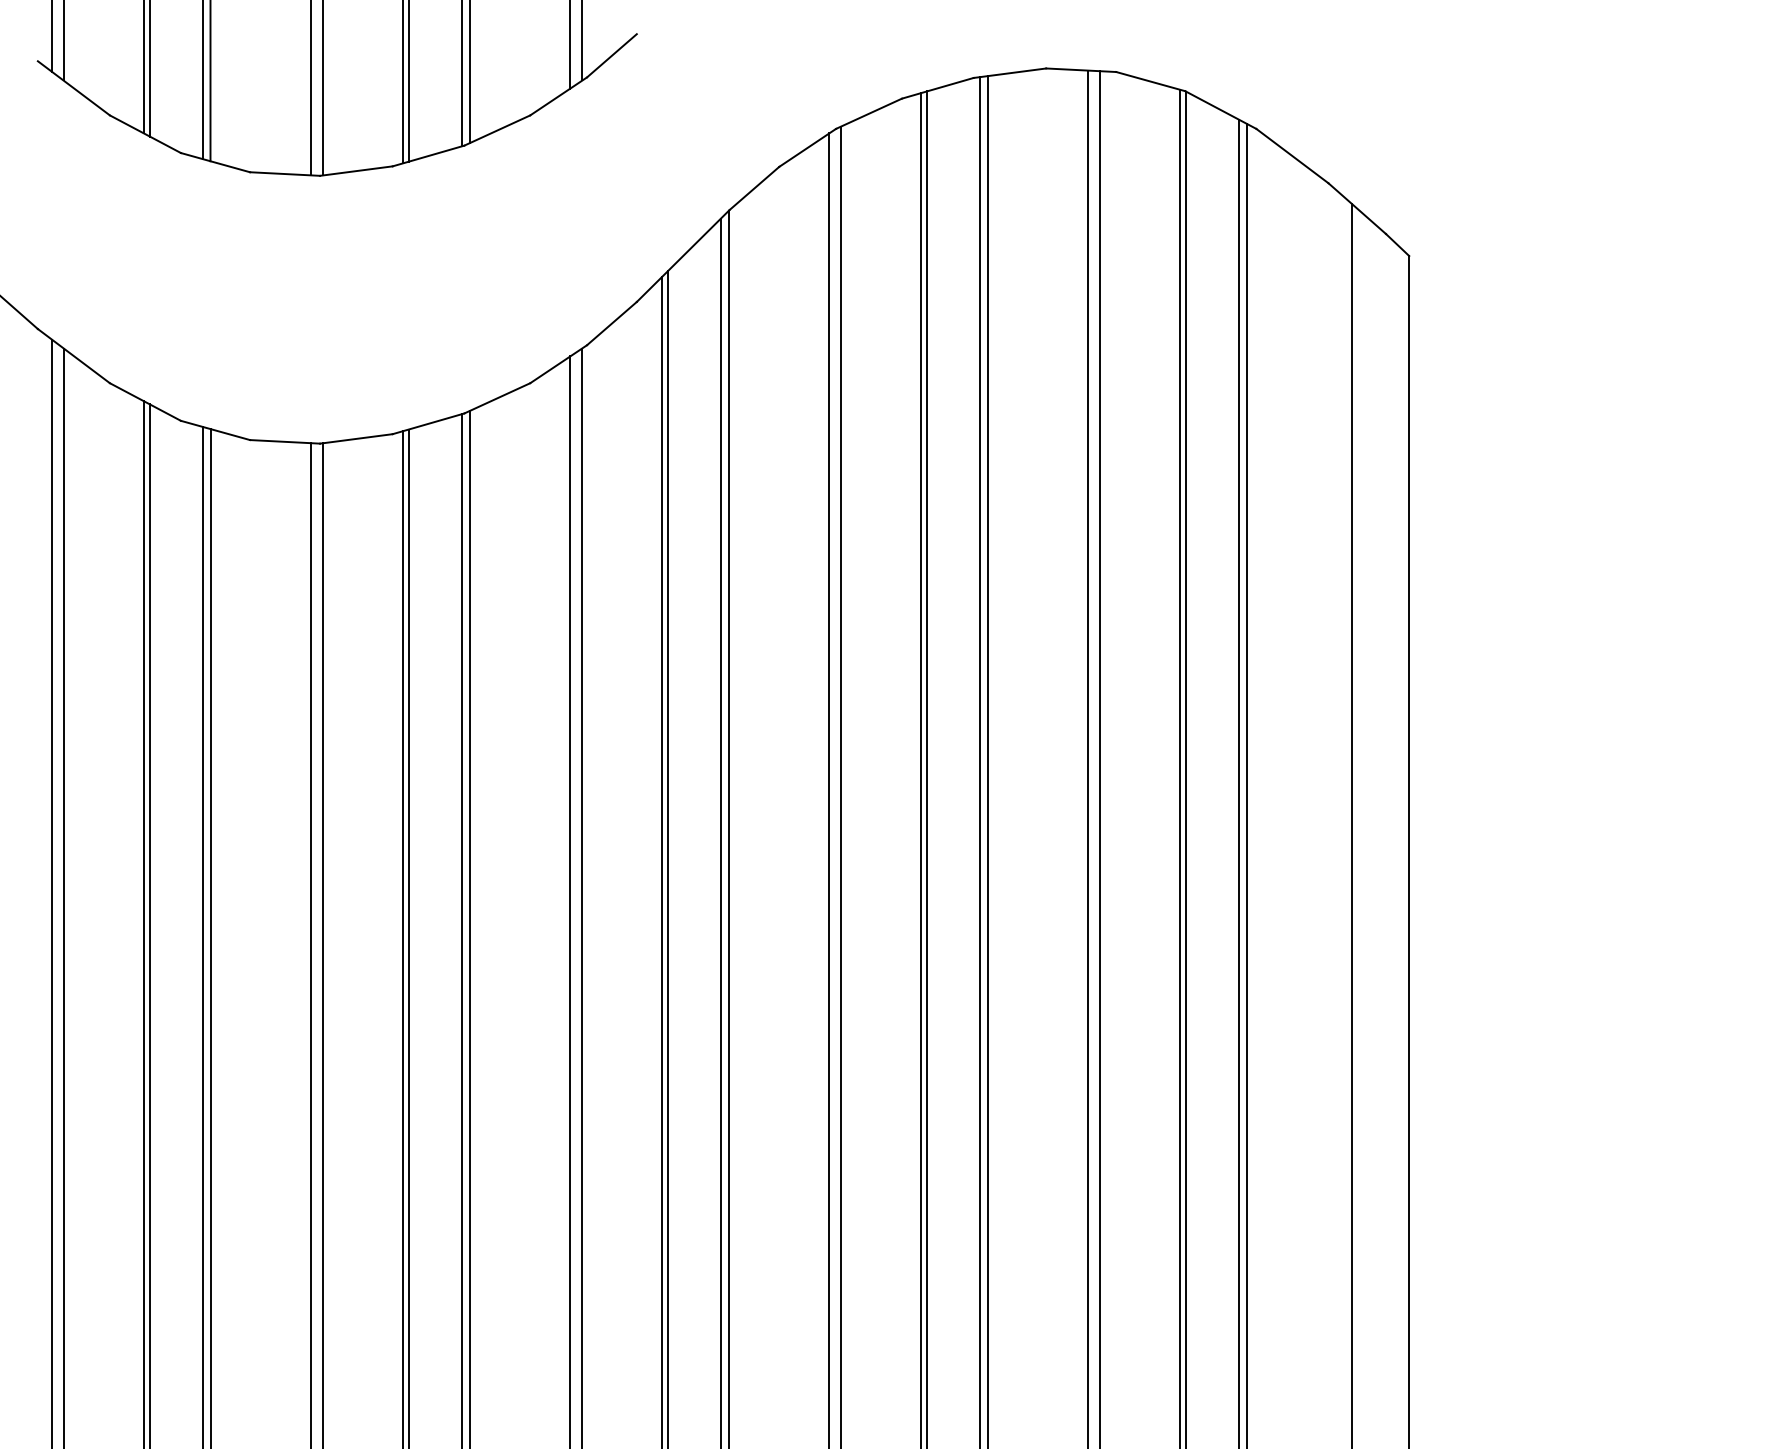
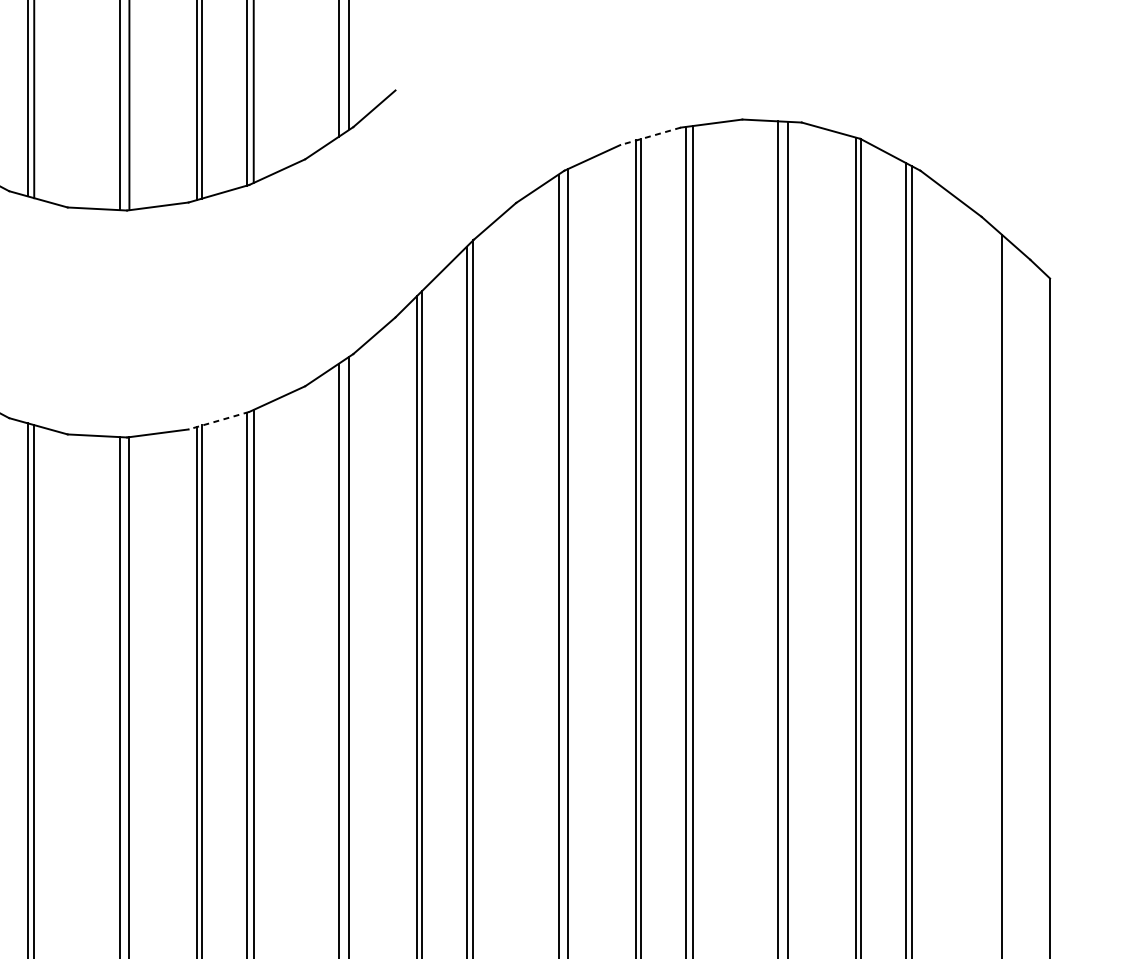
line: (937, 88) -> (650, 136), solid -> dashed
line: (428, 423) -> (218, 420), solid -> dashed

